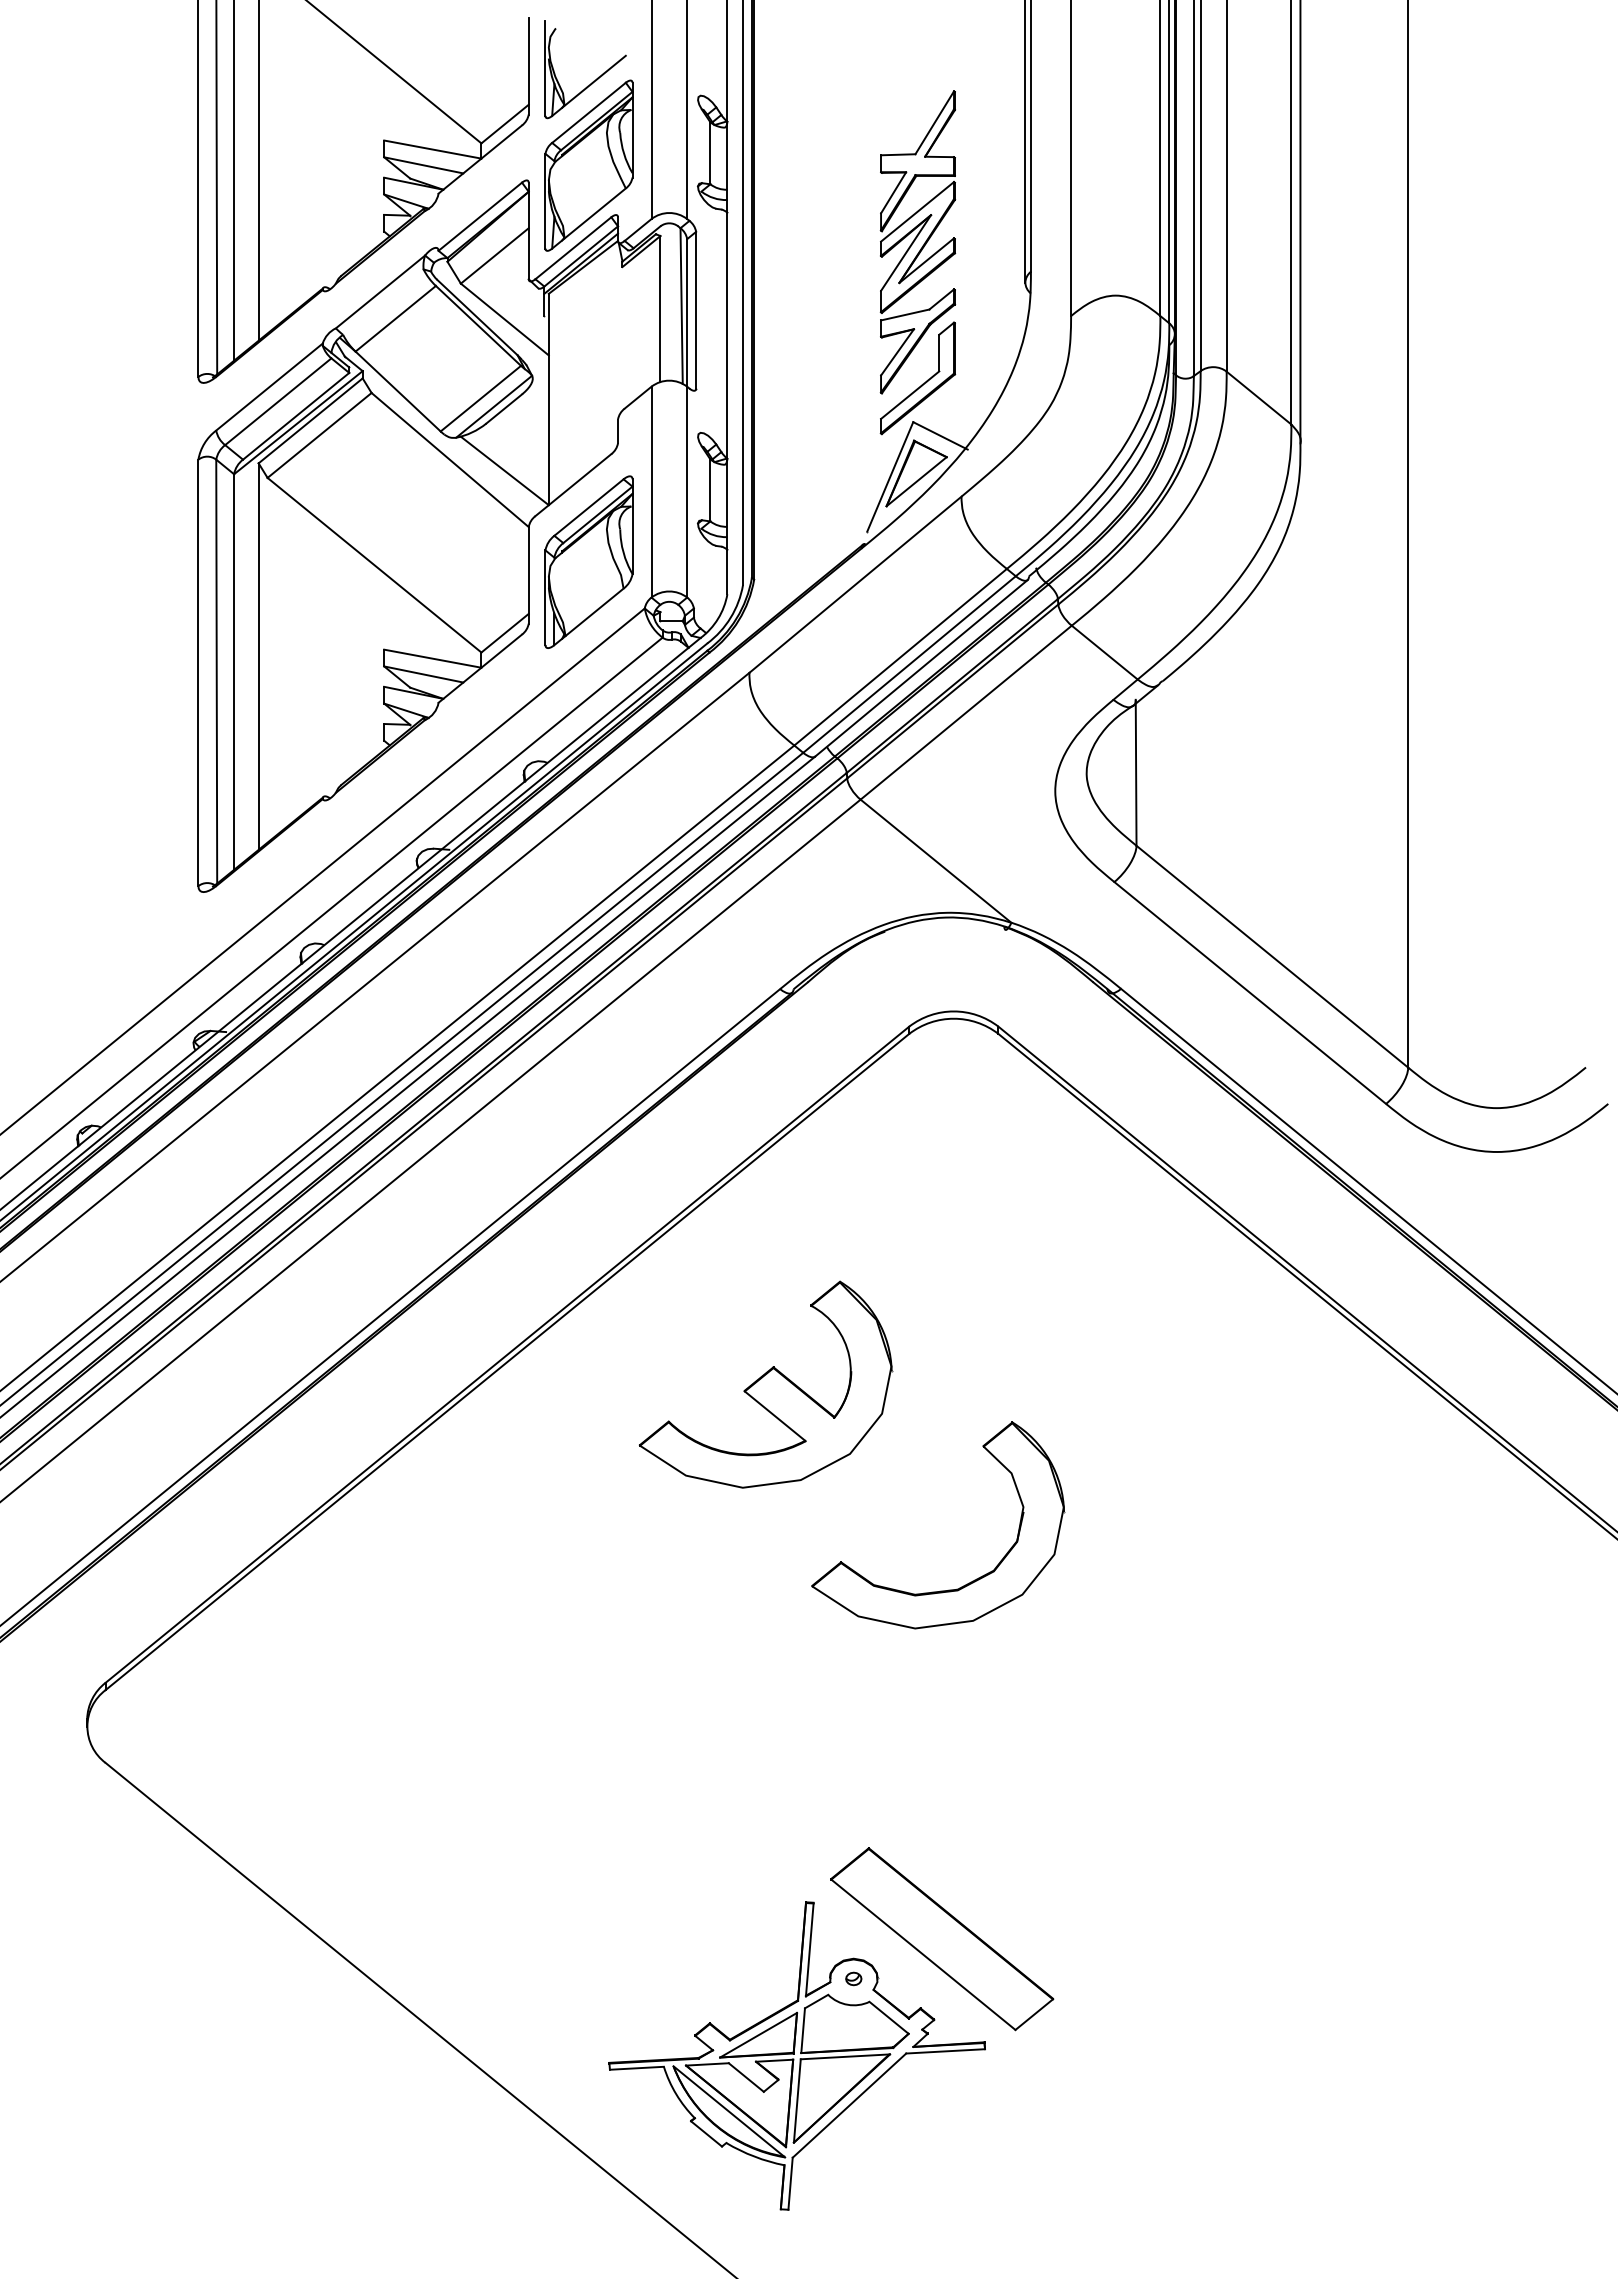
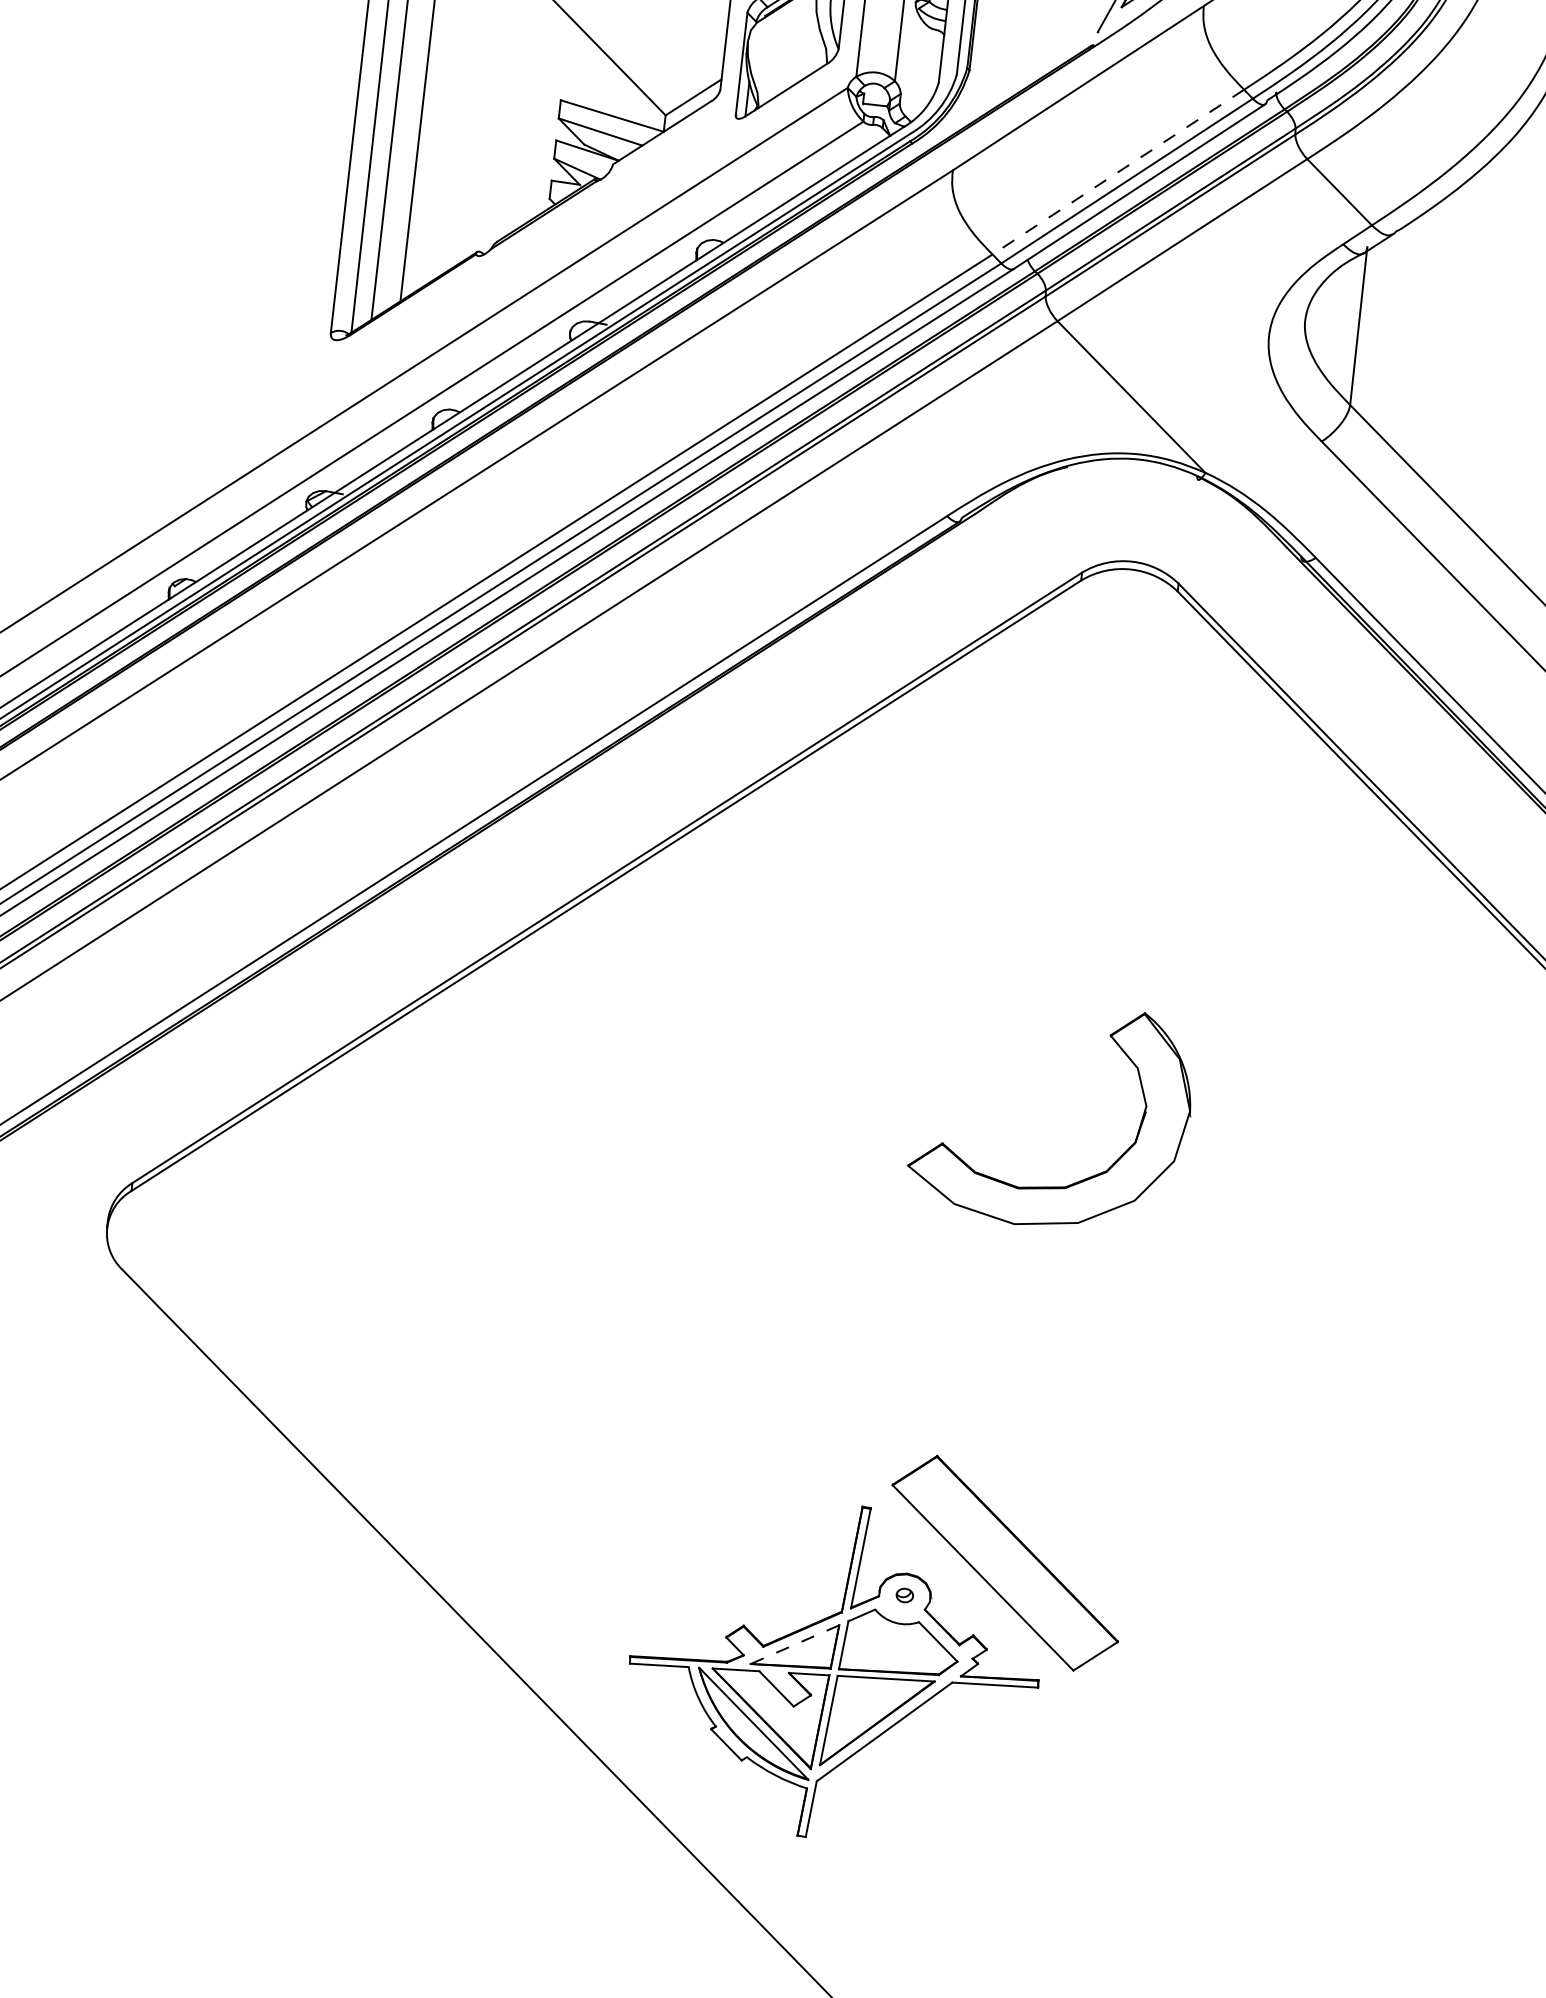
line: (900, 657) -> (1118, 172), solid -> dashed
part: (766, 1384) -> (883, 941), removed
line: (758, 2035) -> (794, 1644), solid -> dashed

